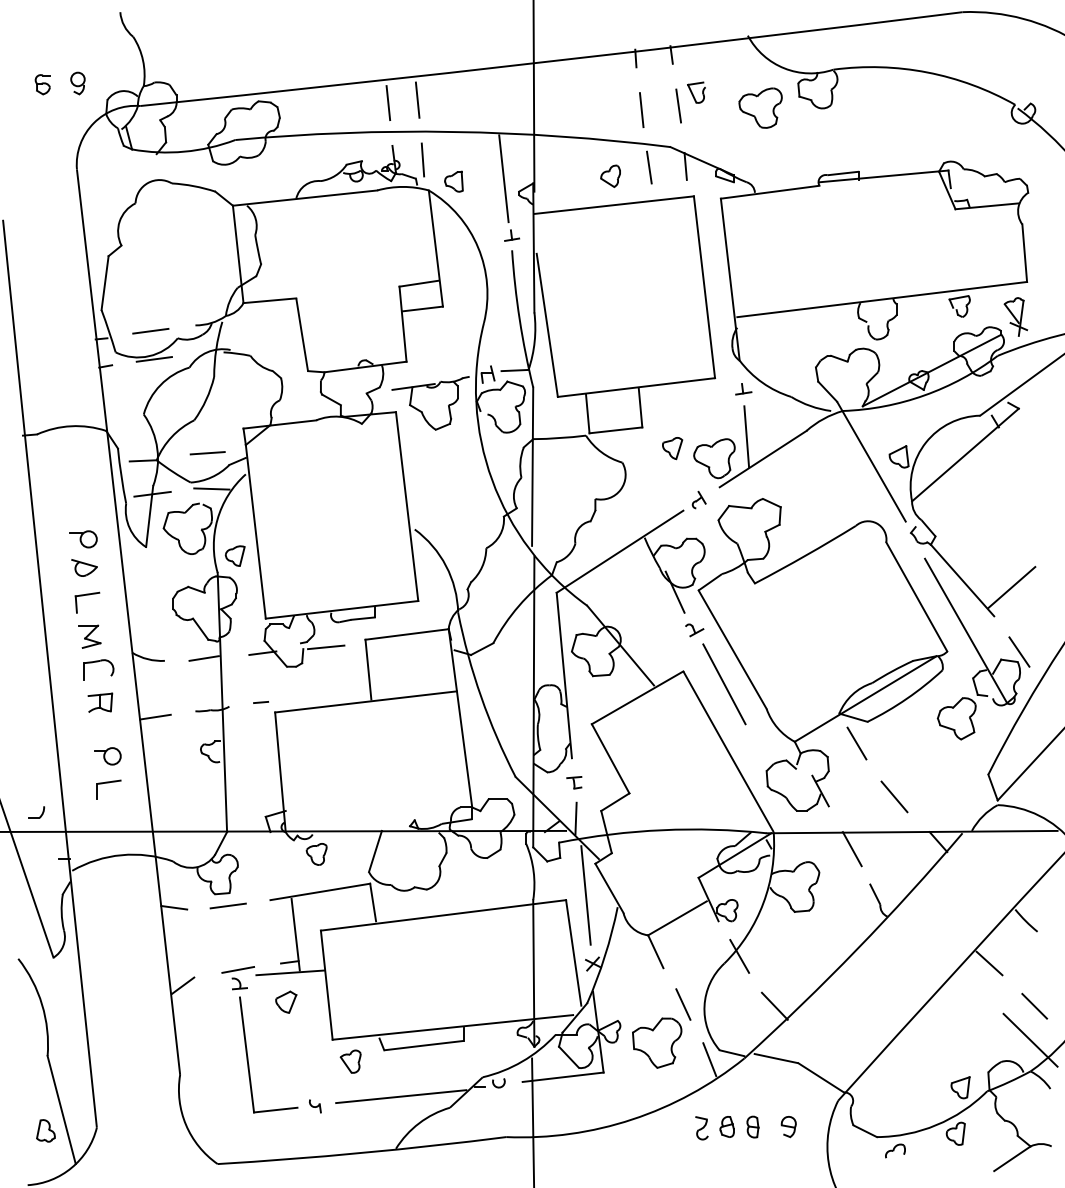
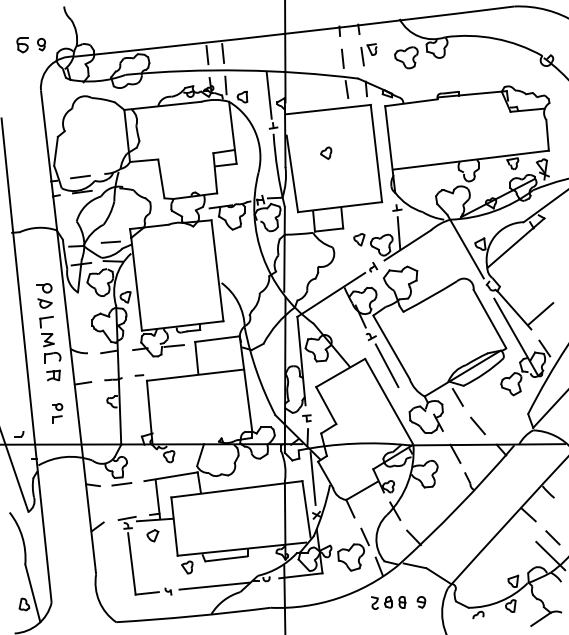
part: (42, 85) -> (22, 45), size x1.4
part: (611, 174) -> (326, 152), moved
part: (107, 773) -> (57, 413), size x0.7

